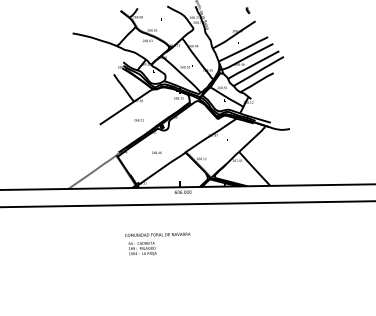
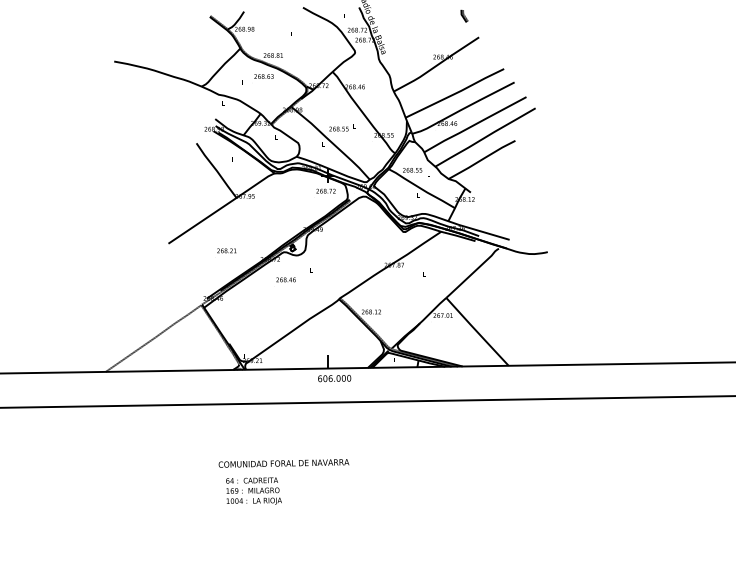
text: (138, 120) -> (225, 251), moved
text: (156, 152) -> (285, 279), moved

